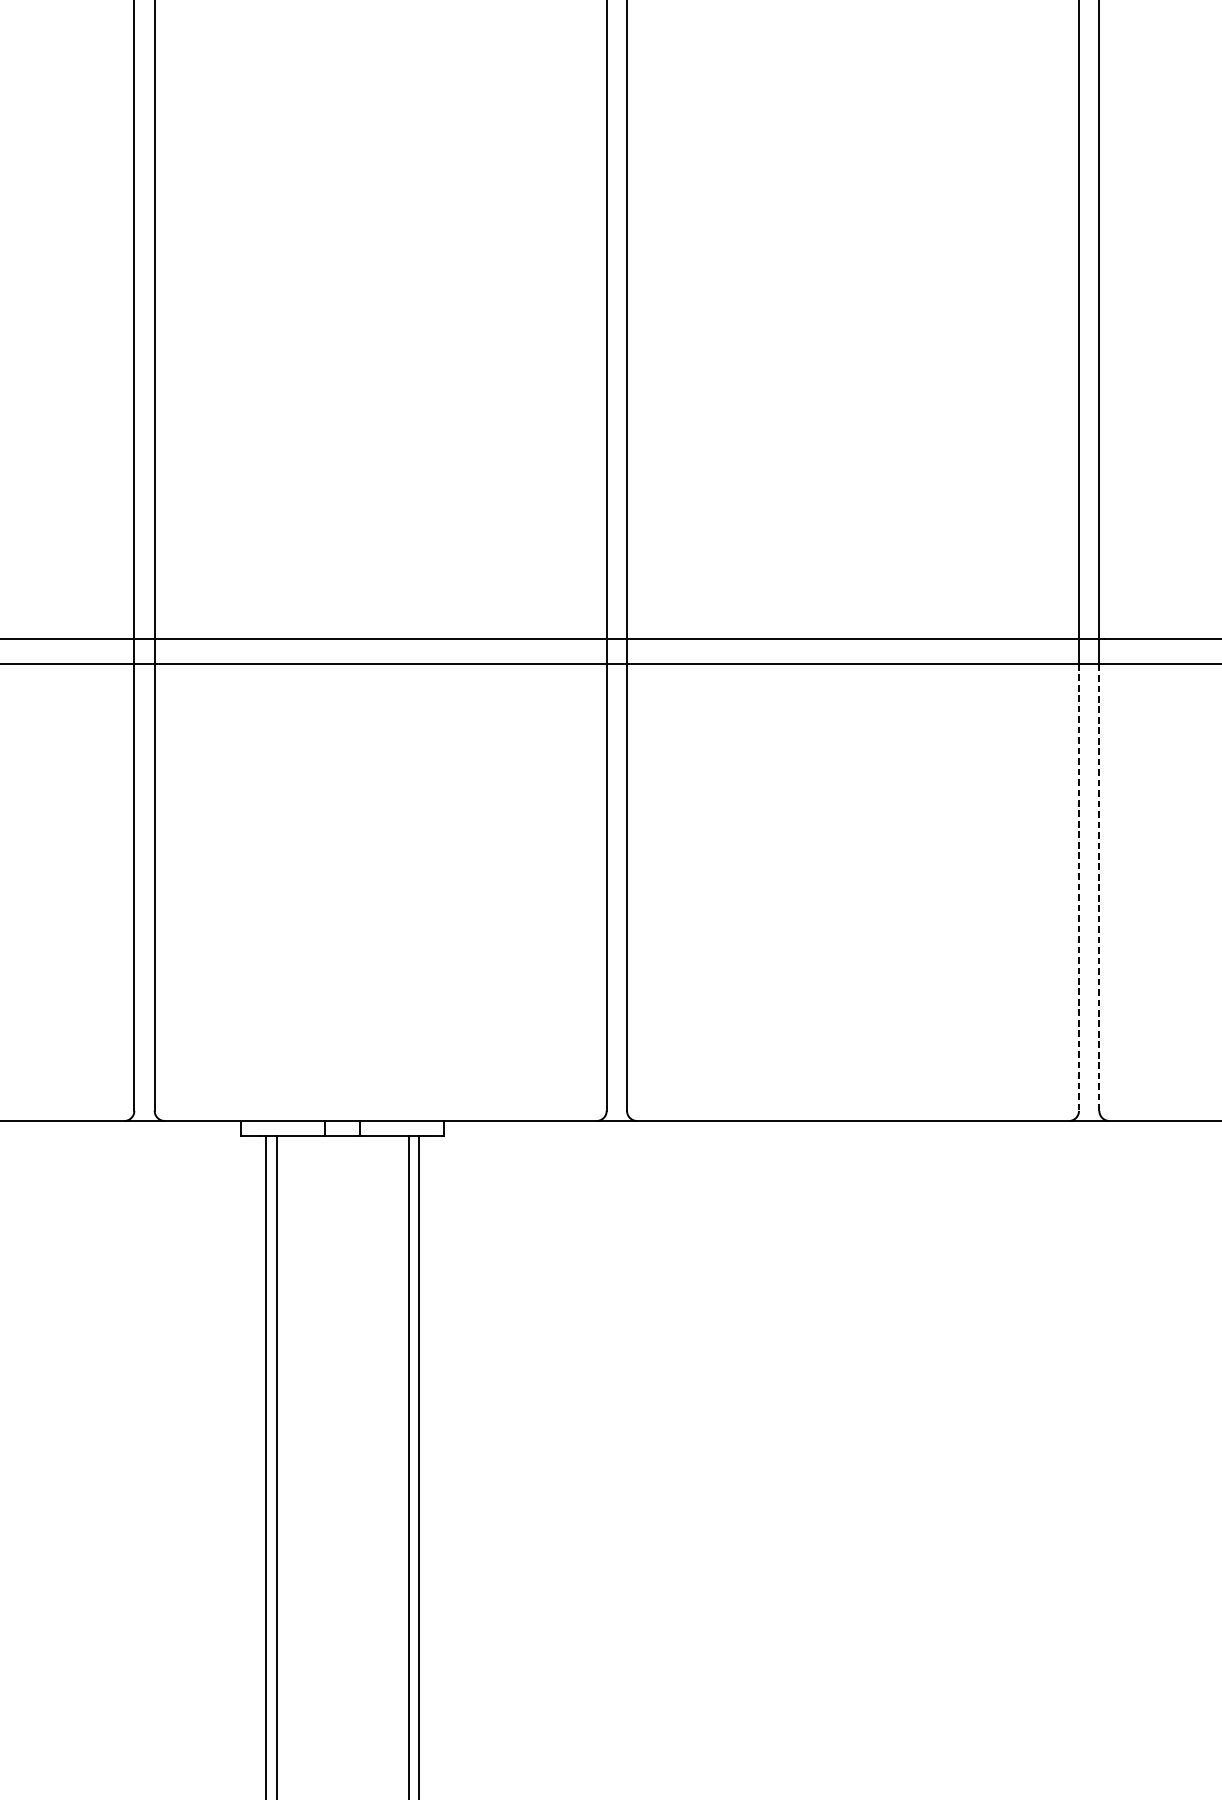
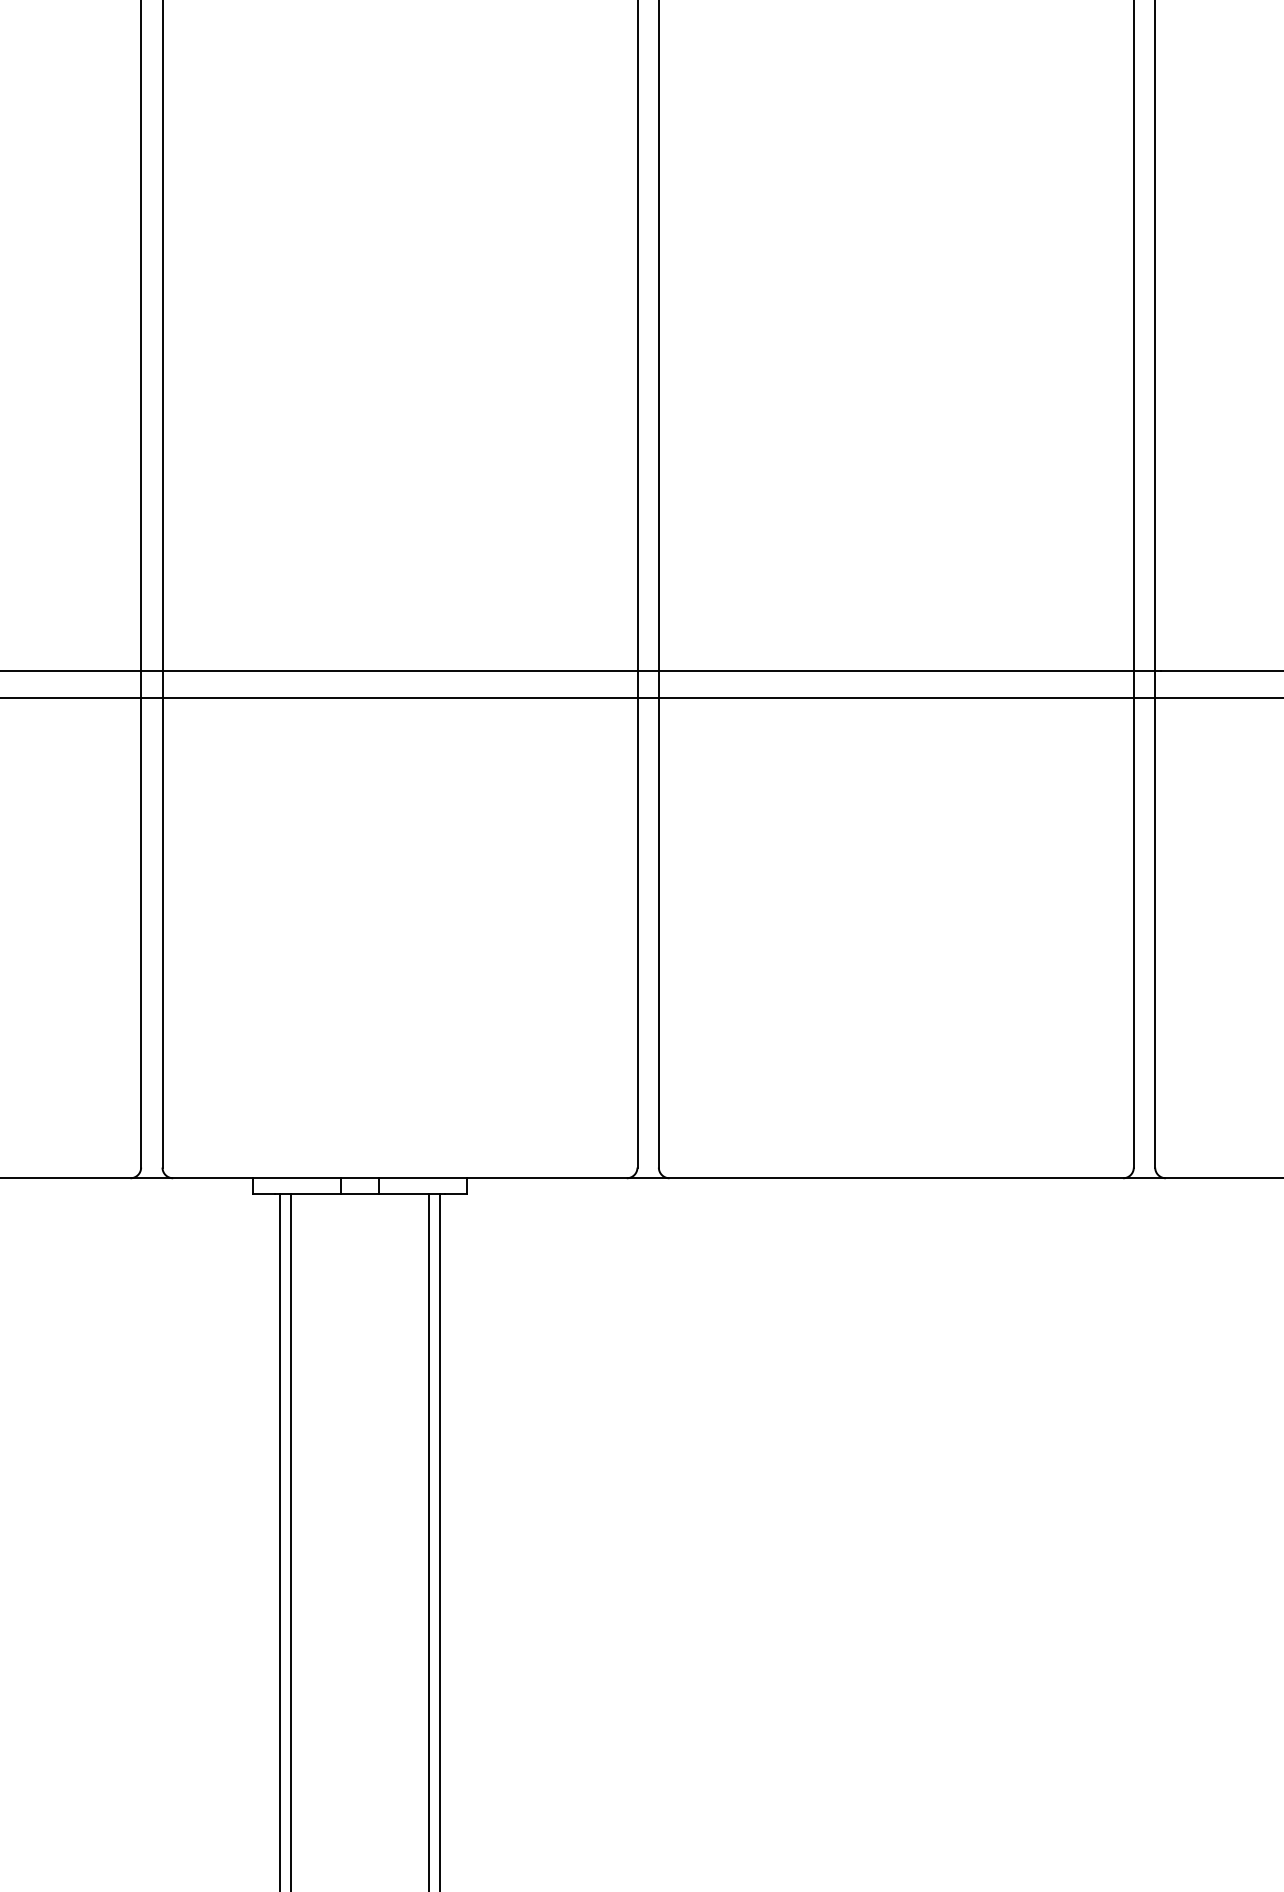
line: (1078, 887) -> (1133, 932), dashed -> solid
line: (1099, 887) -> (1155, 932), dashed -> solid

